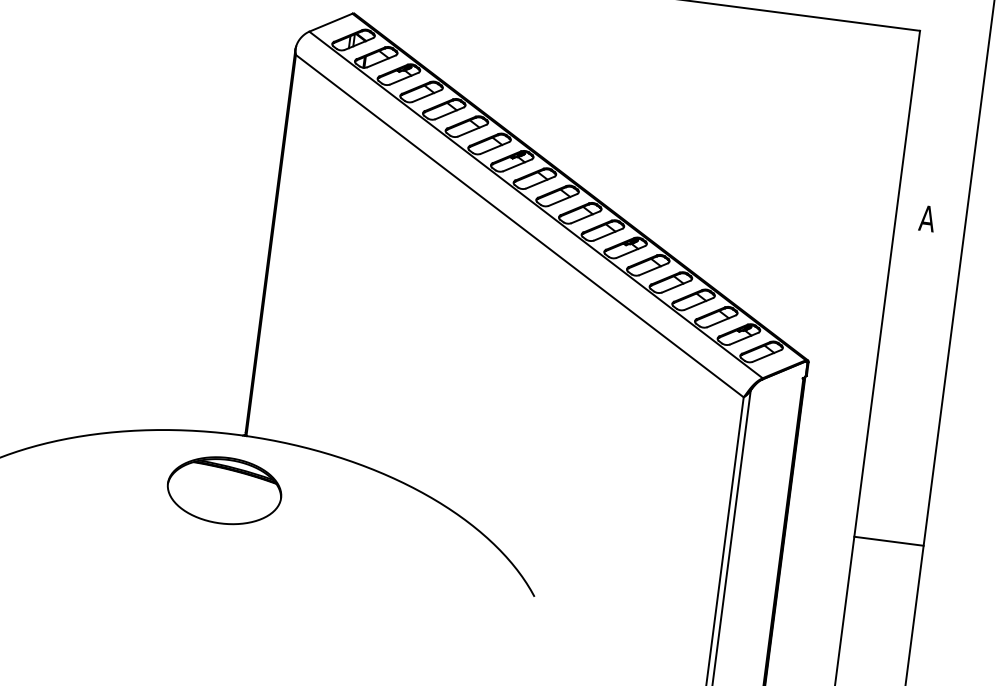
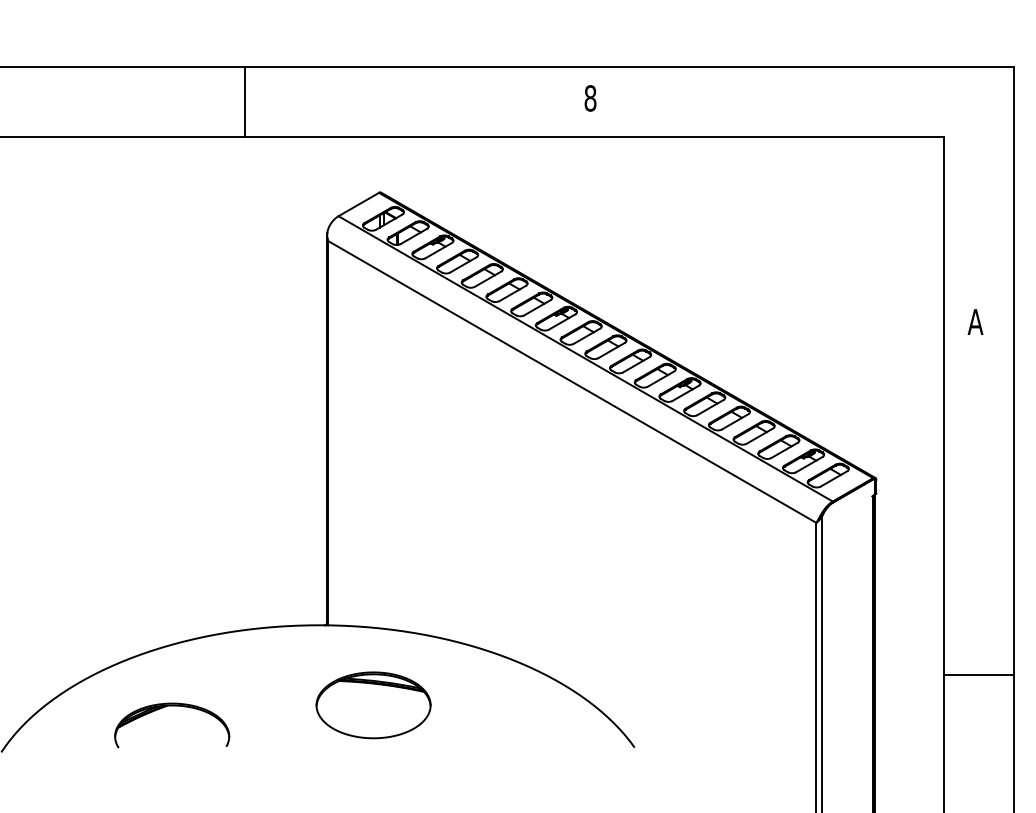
part: (224, 490) -> (373, 705), moved
part: (81, 496) -> (172, 706), added
line: (888, 540) -> (978, 674), moved

